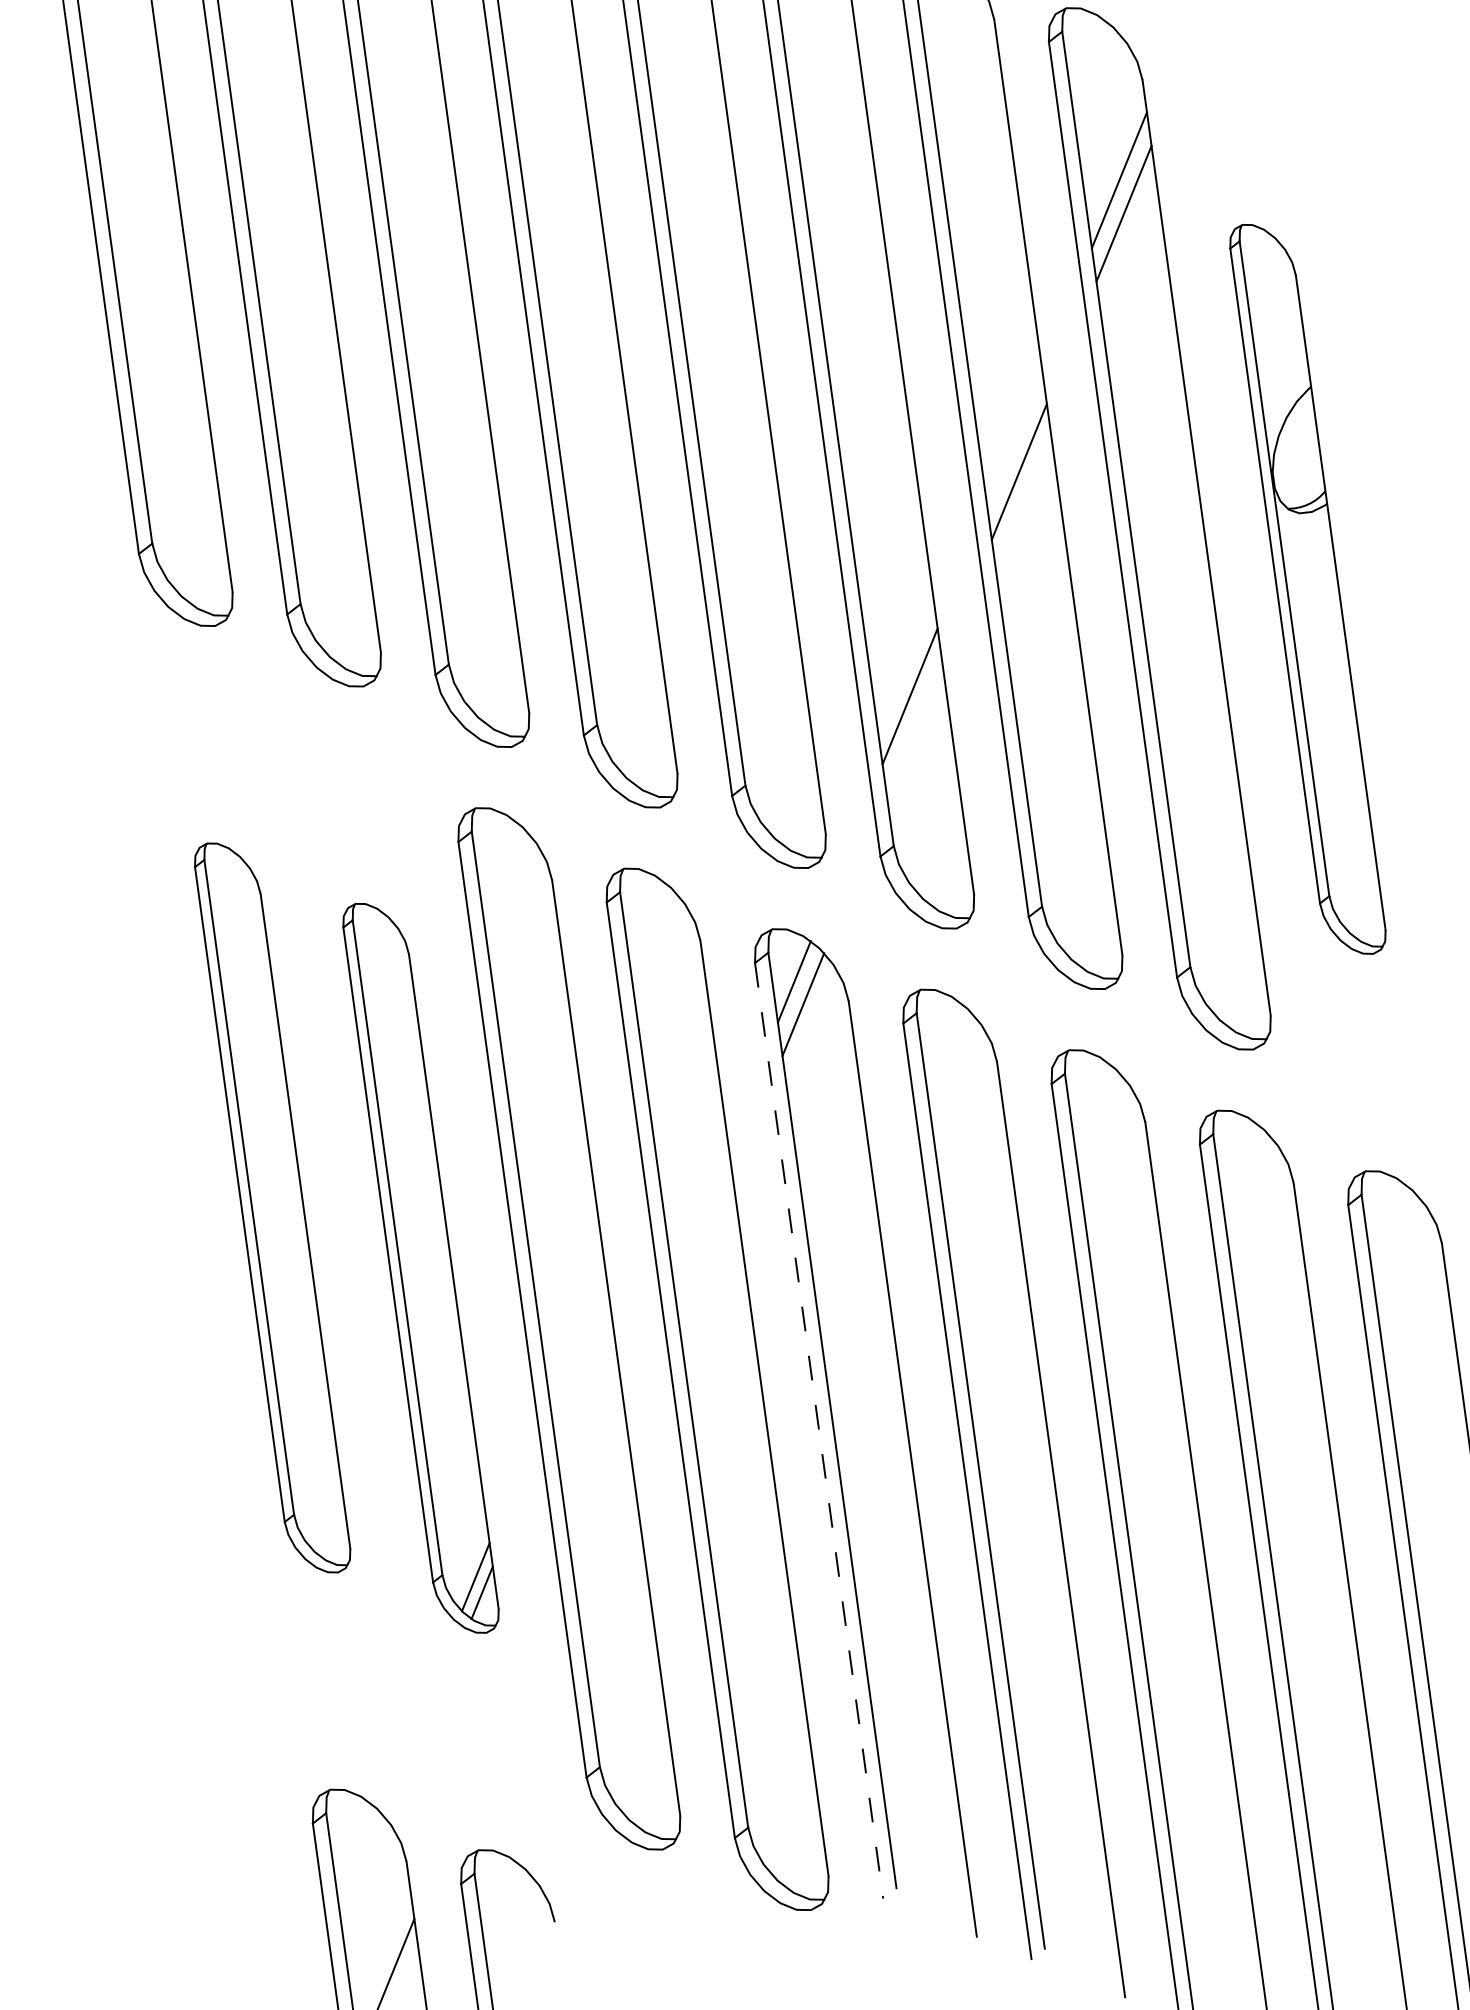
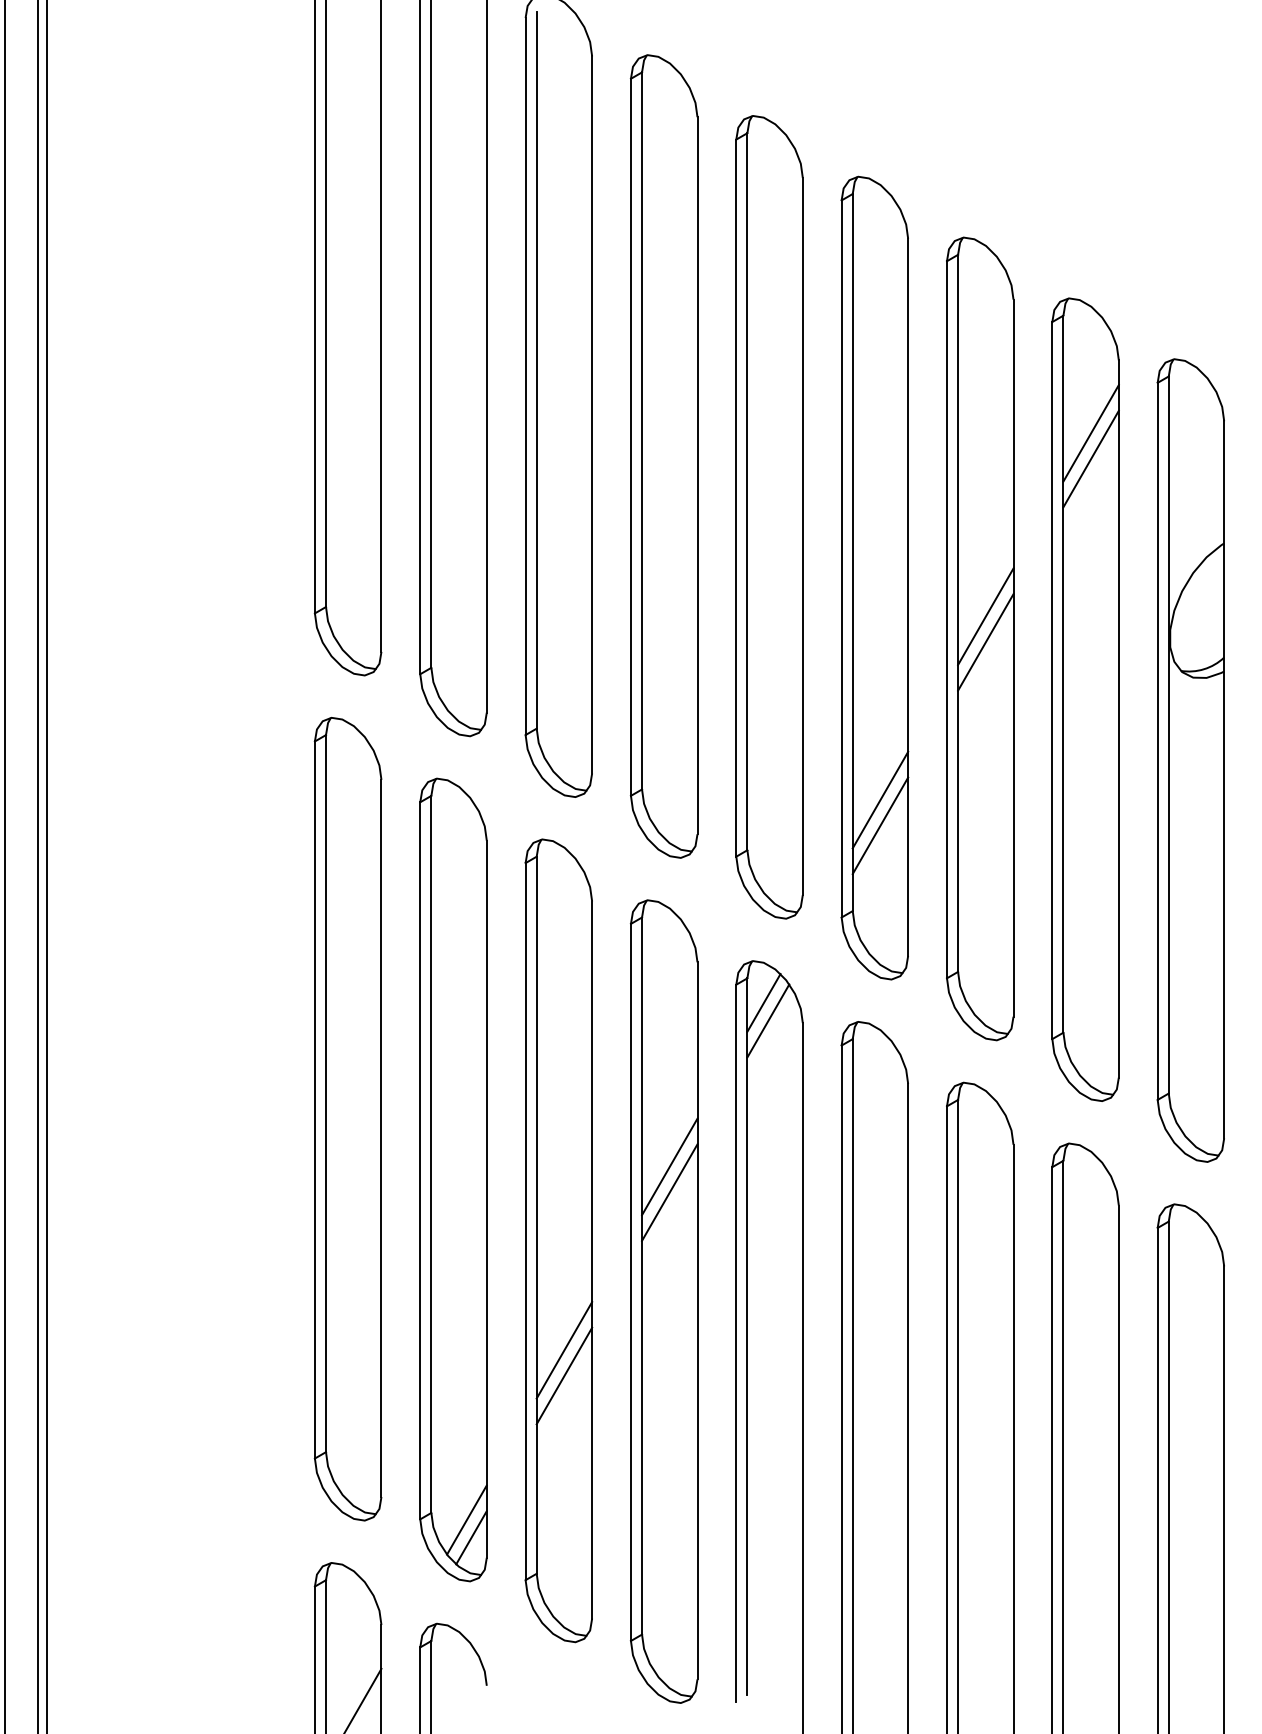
line: (1014, 438) -> (985, 616), added
part: (1307, 589) -> (1190, 760), size x1.43
line: (914, 729) -> (880, 825), added
part: (271, 1208) -> (347, 1119), size x1.43
line: (700, 1212) -> (669, 1166), added
line: (705, 1246) -> (669, 1192), added
part: (420, 1267) -> (453, 1179), size x1.43
line: (819, 1431) -> (736, 1343), dashed -> solid
line: (596, 1470) -> (564, 1350), added
line: (600, 1503) -> (564, 1375), added

